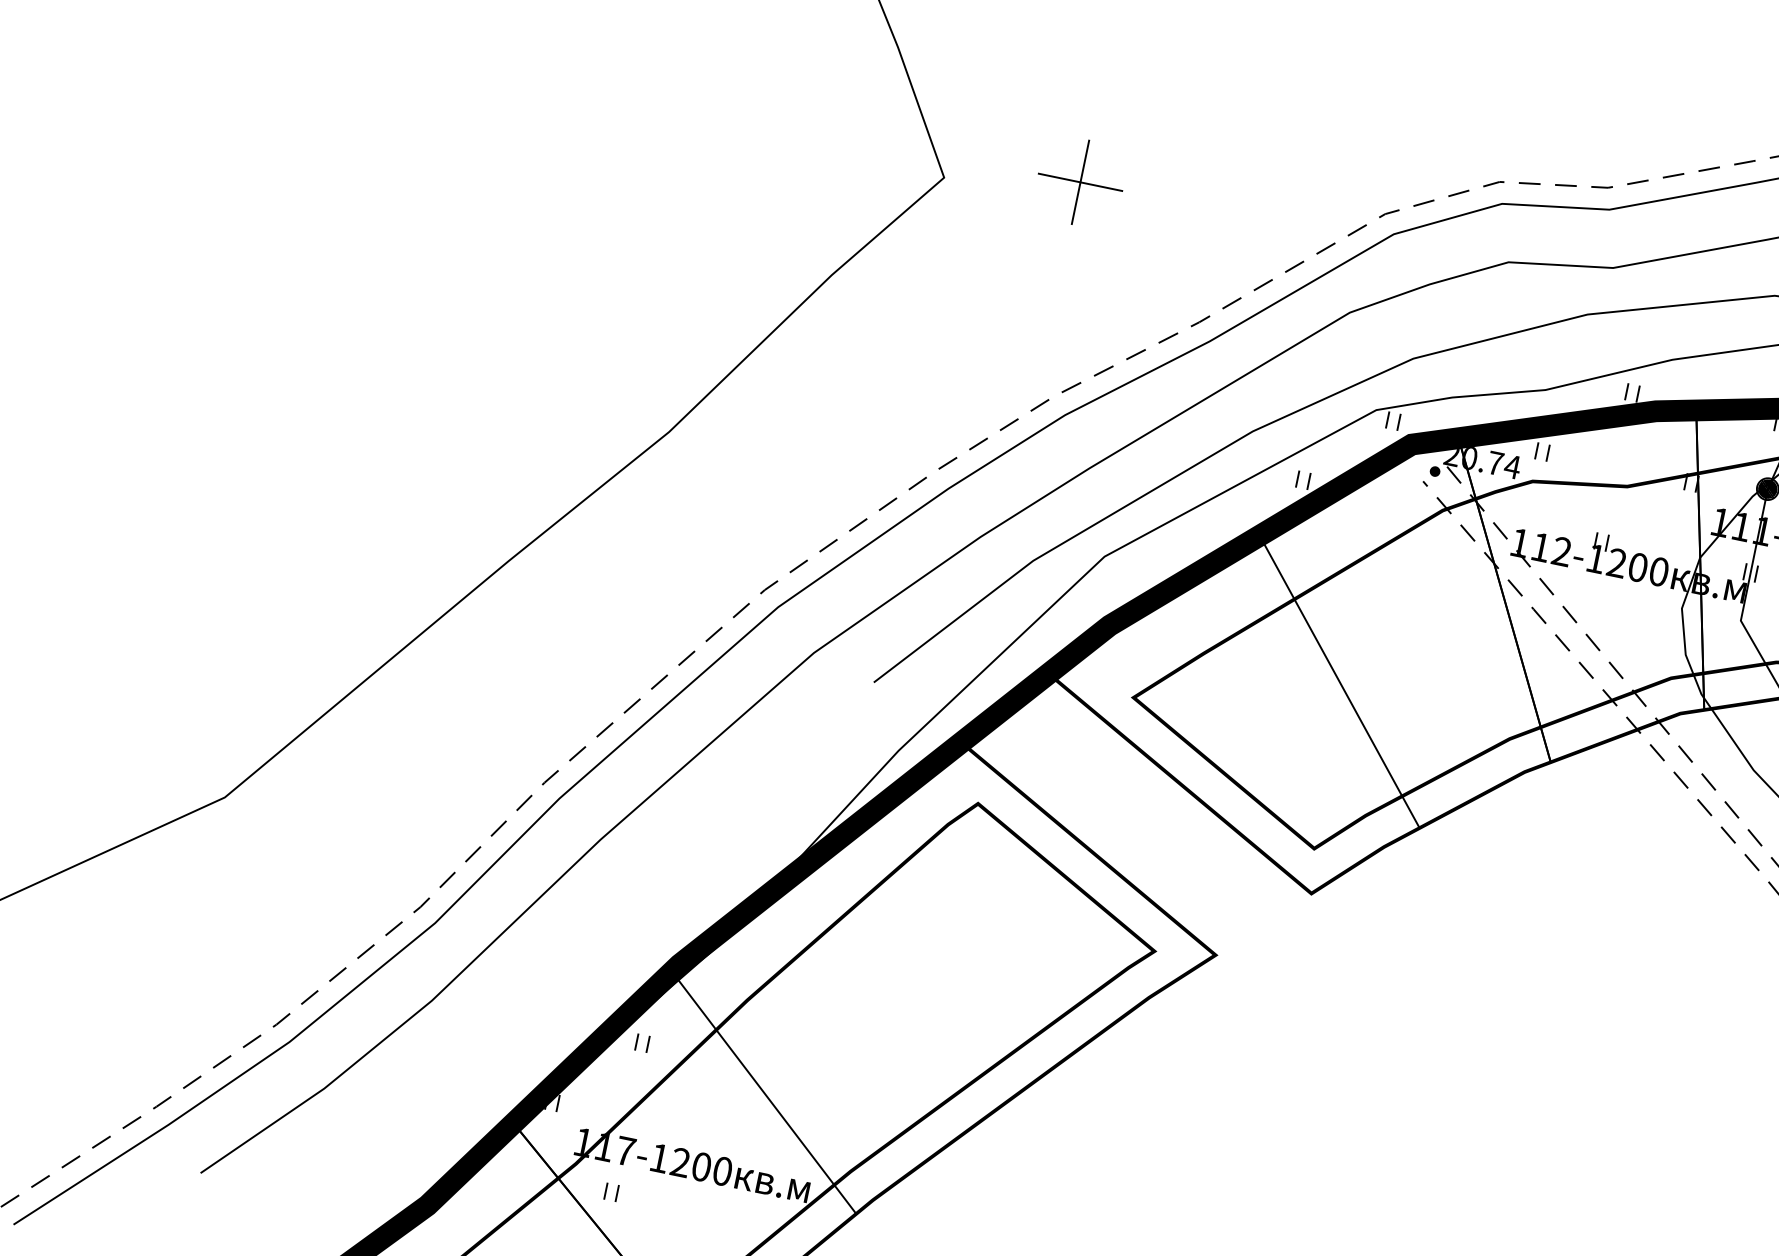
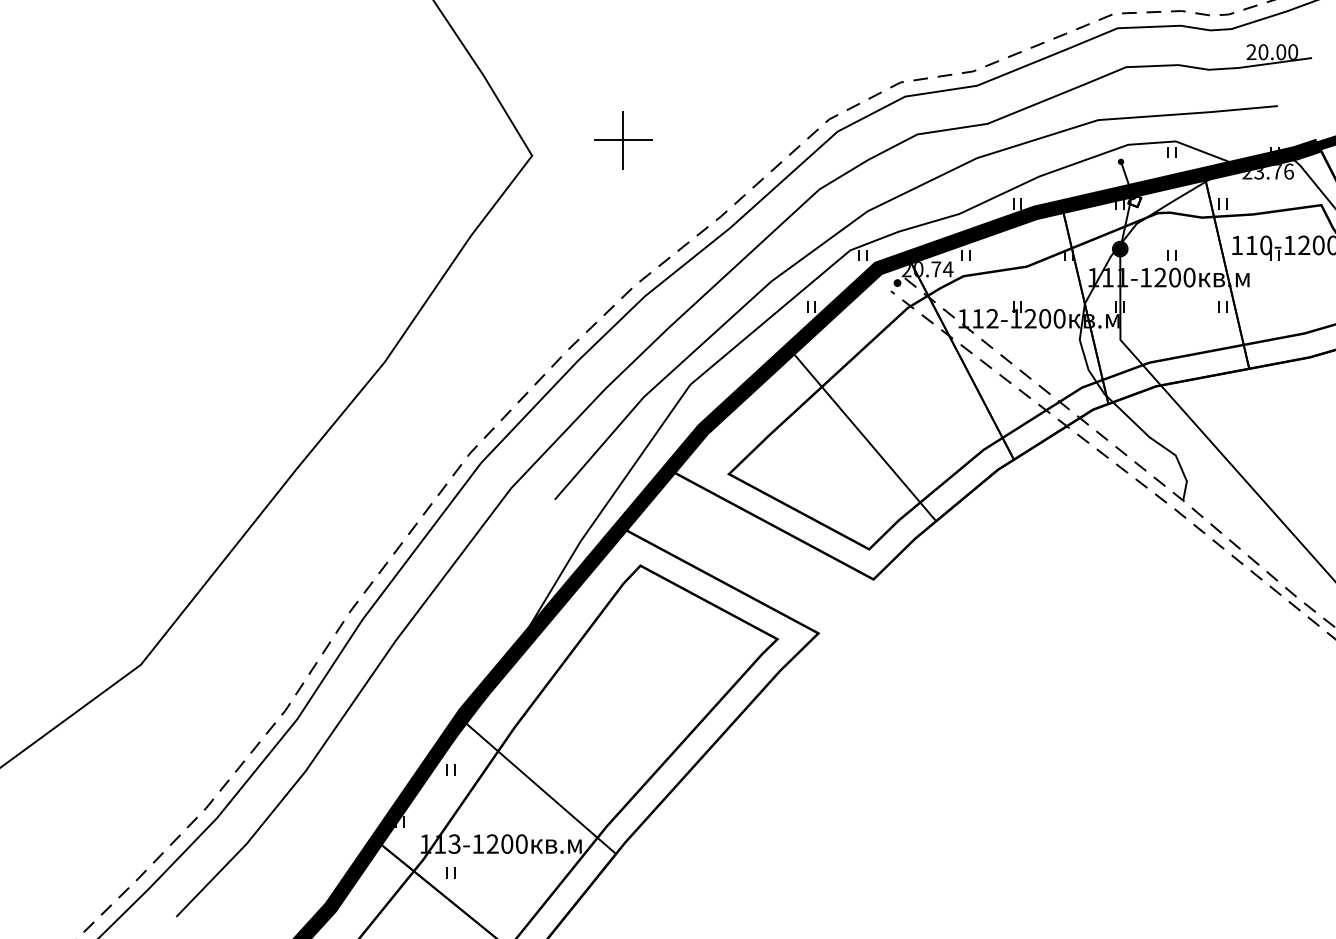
text: (625, 1150) -> (454, 843), 117-1200 -> 113-1200

